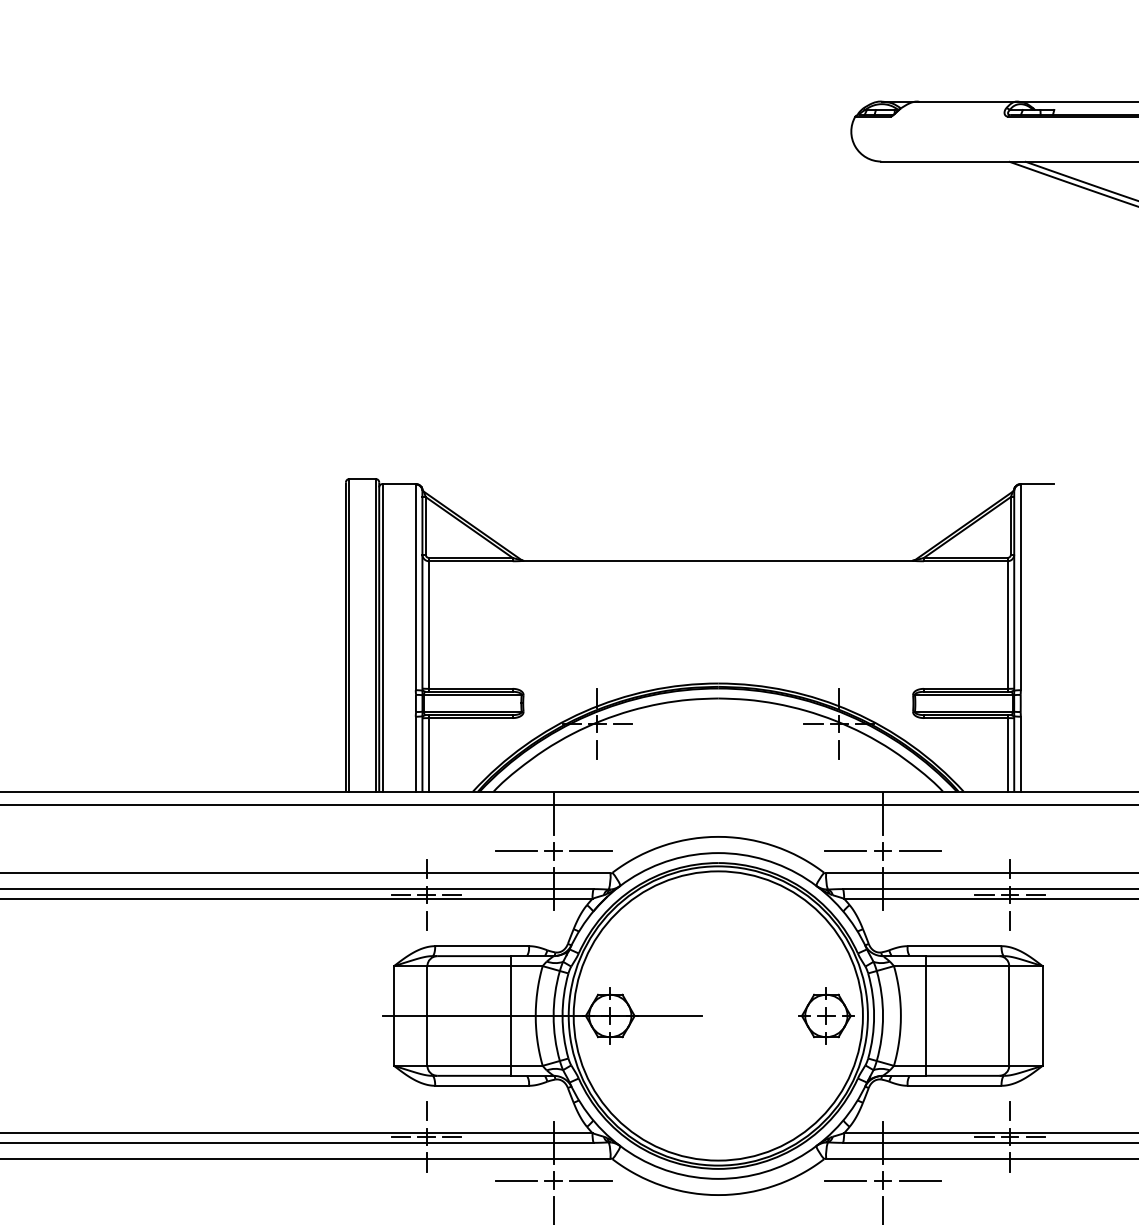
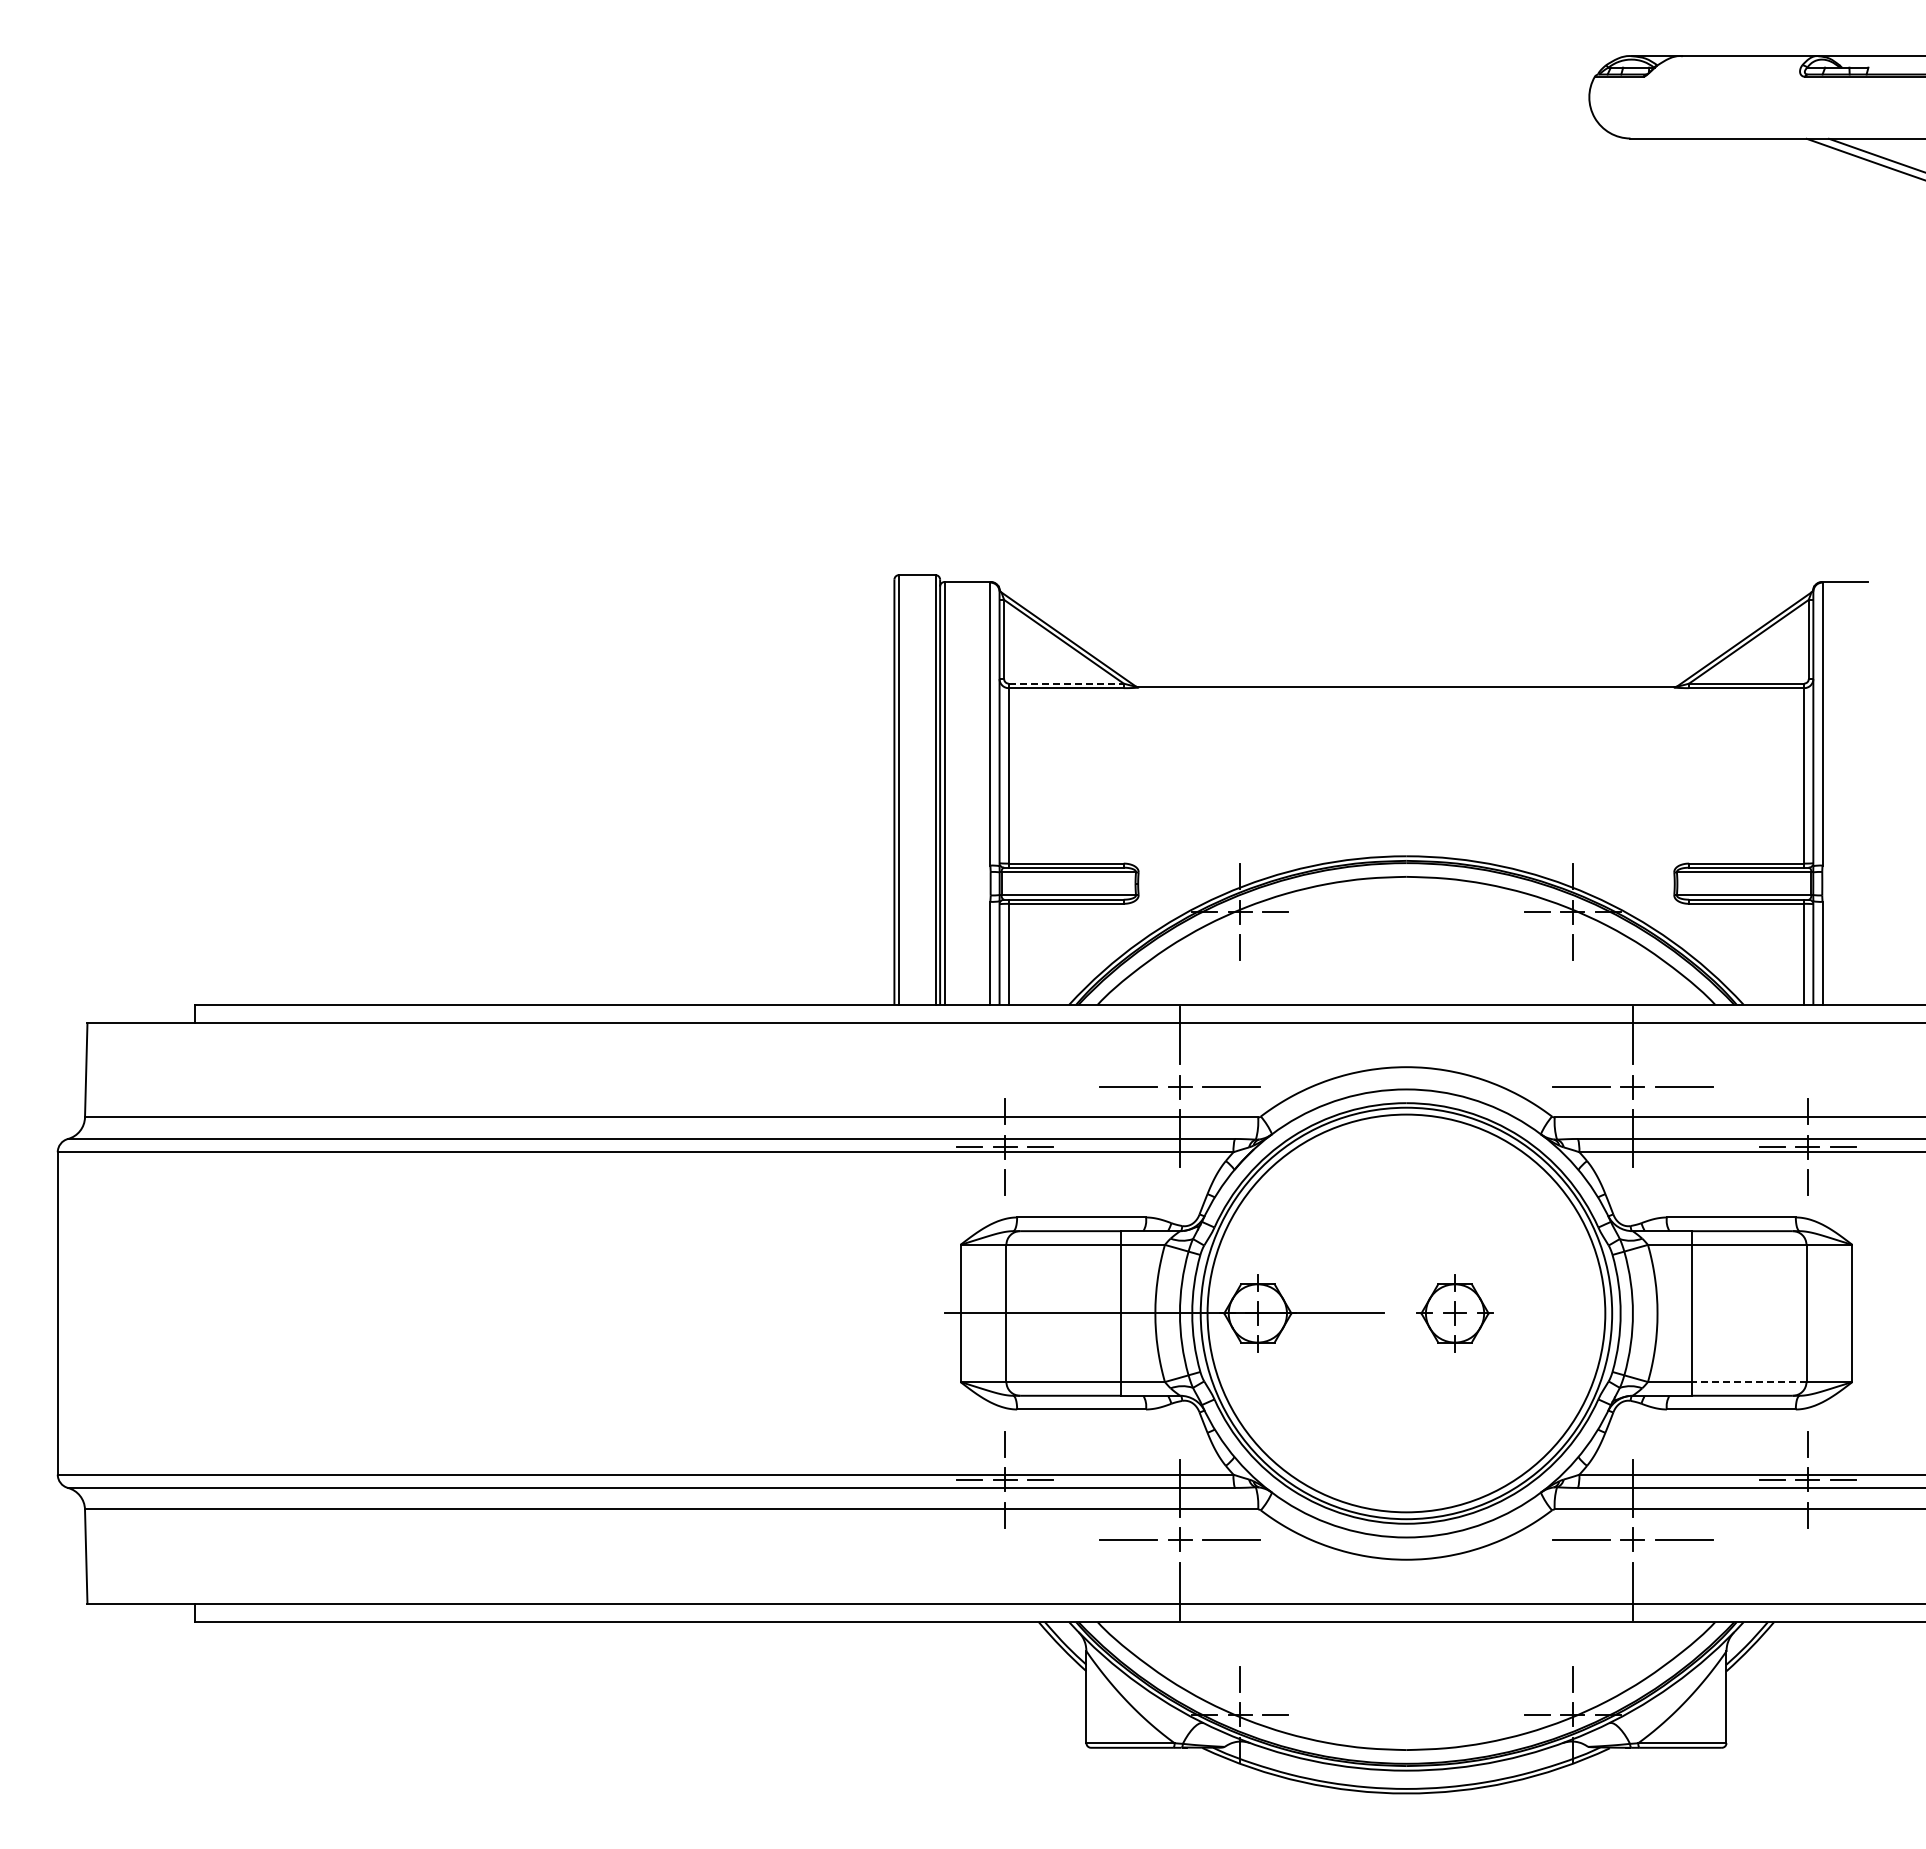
line: (471, 557) -> (1066, 683), solid -> dashed
part: (825, 1016) -> (1454, 1313), moved
line: (967, 1066) -> (1748, 1382), solid -> dashed

